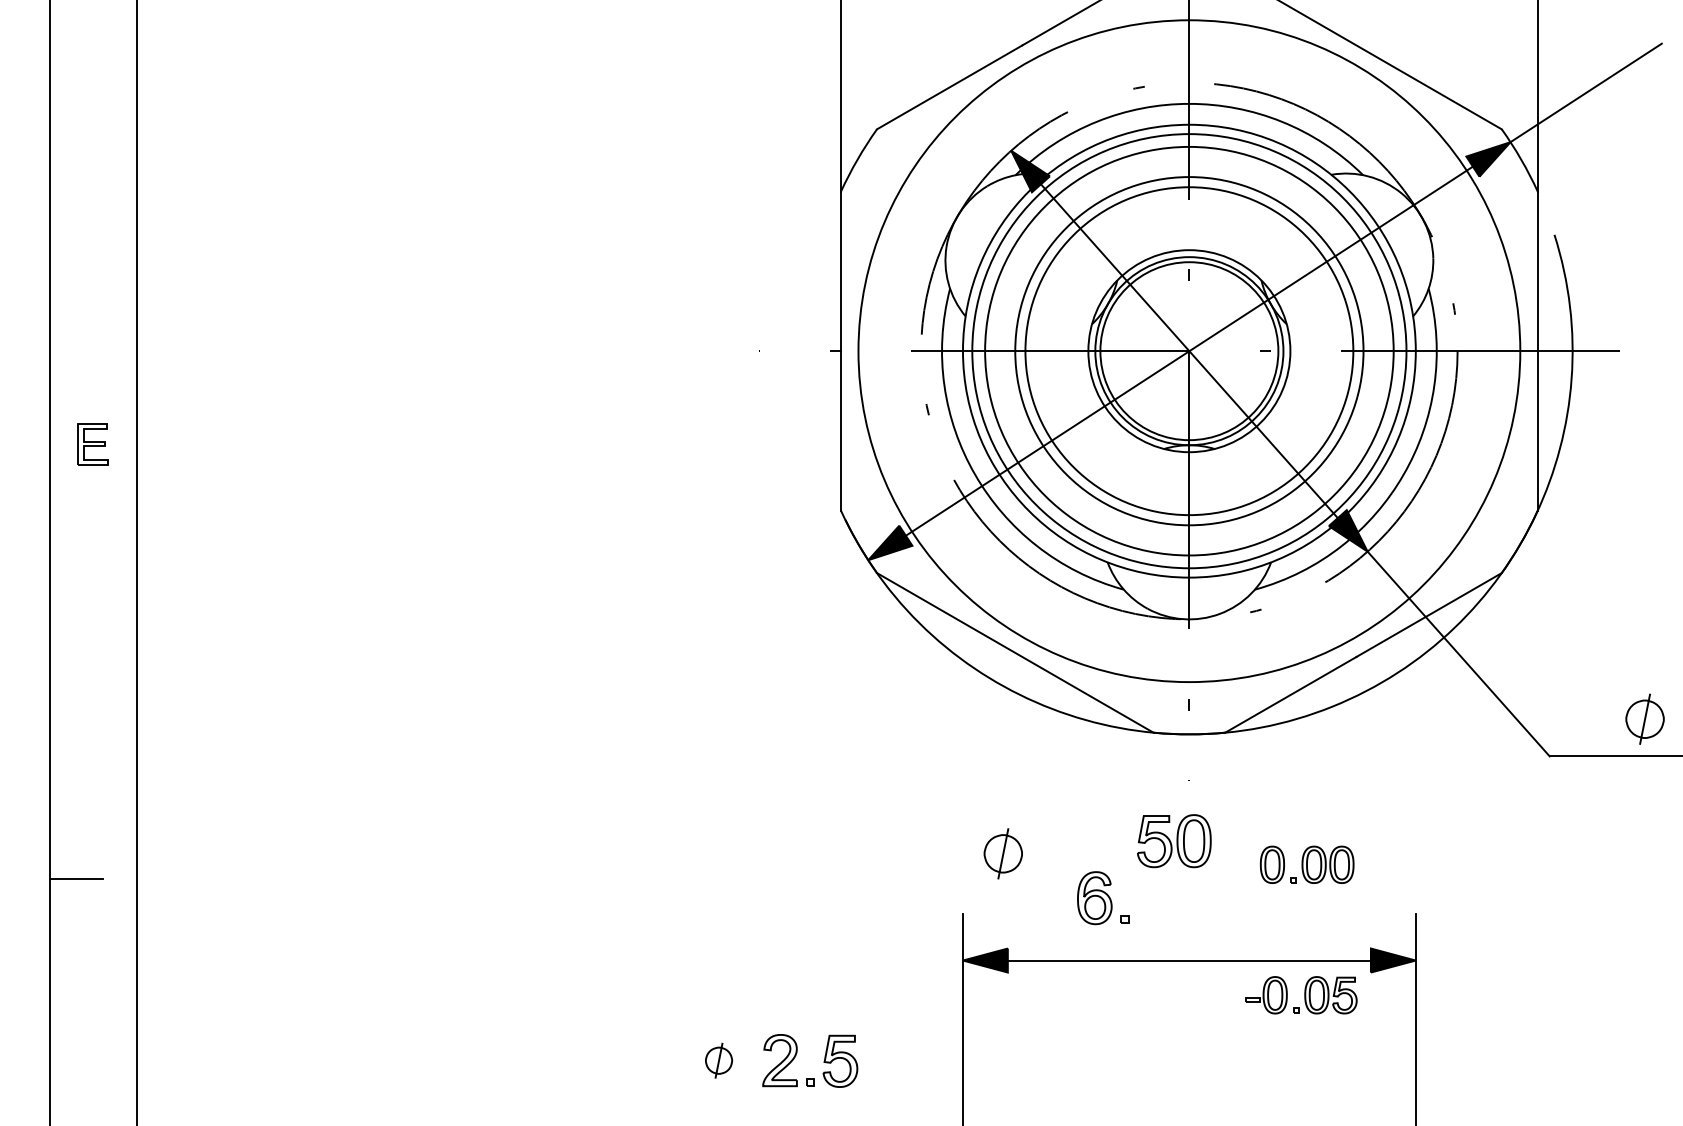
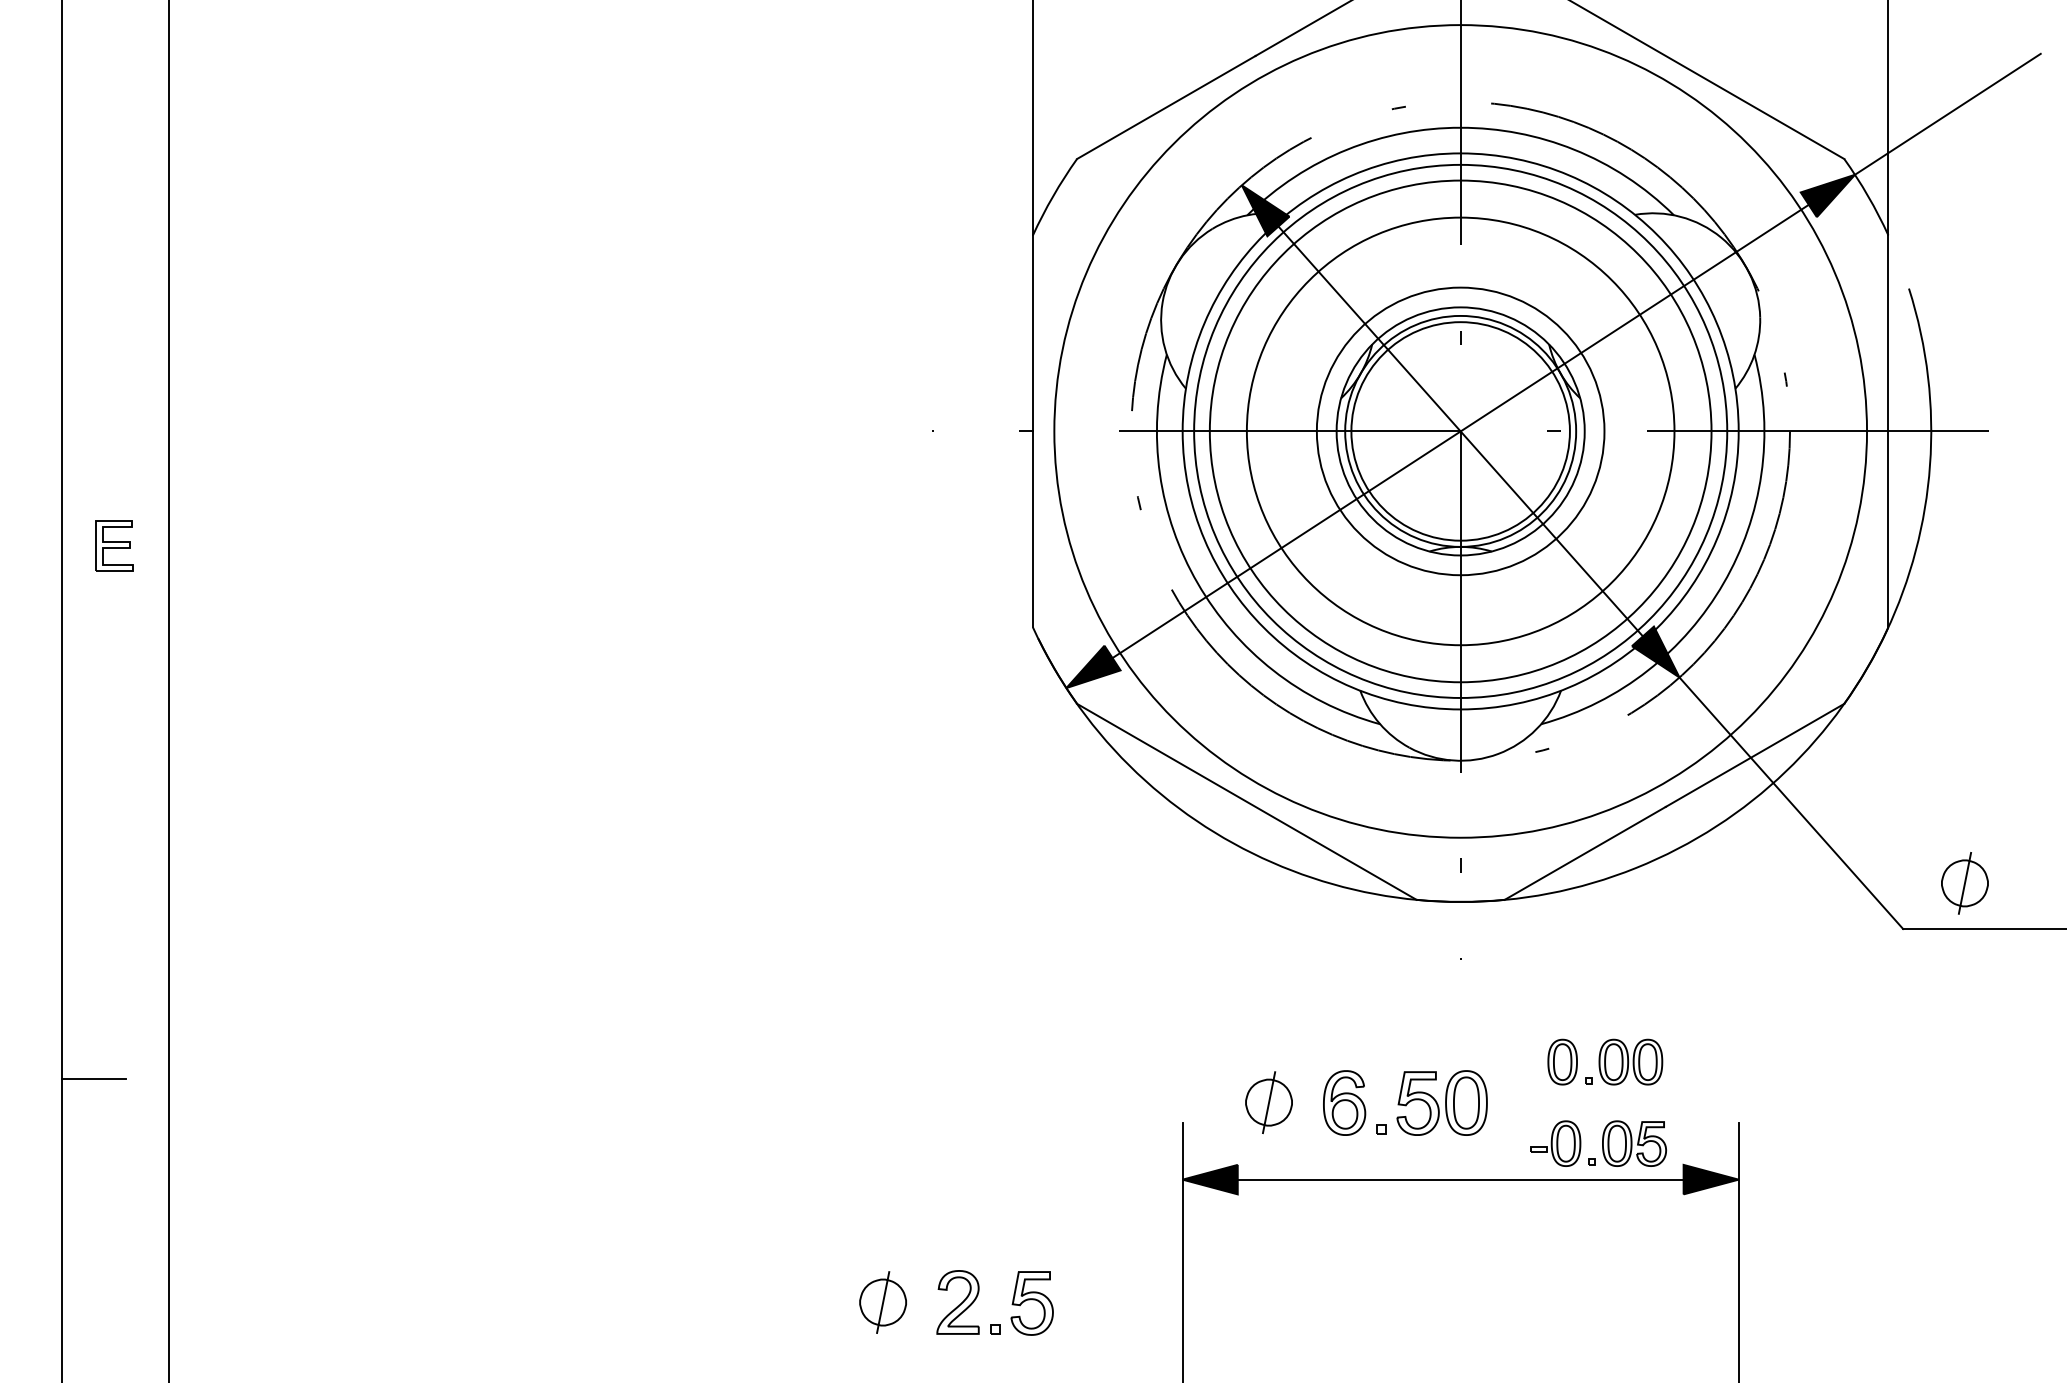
circle: (1189, 351) -> (1460, 431), size x0.71
part: (1644, 718) -> (1964, 882), moved
part: (1174, 841) -> (1442, 1103), moved
part: (1002, 853) -> (1268, 1102), moved
part: (1301, 995) -> (1598, 1143), moved
part: (718, 1060) -> (882, 1302), size x1.43

